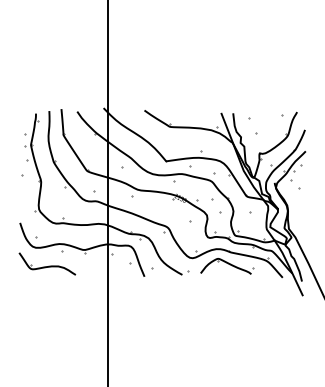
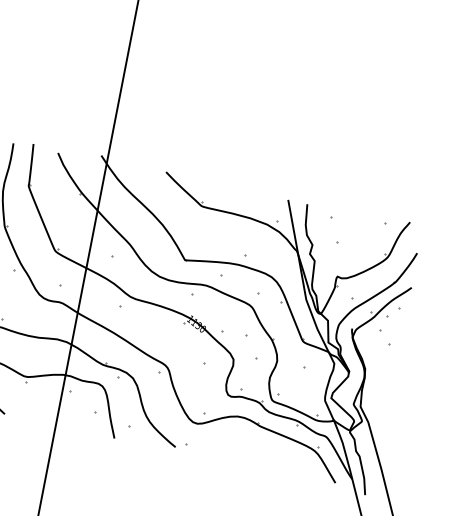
part: (227, 266) -> (250, 447), removed

